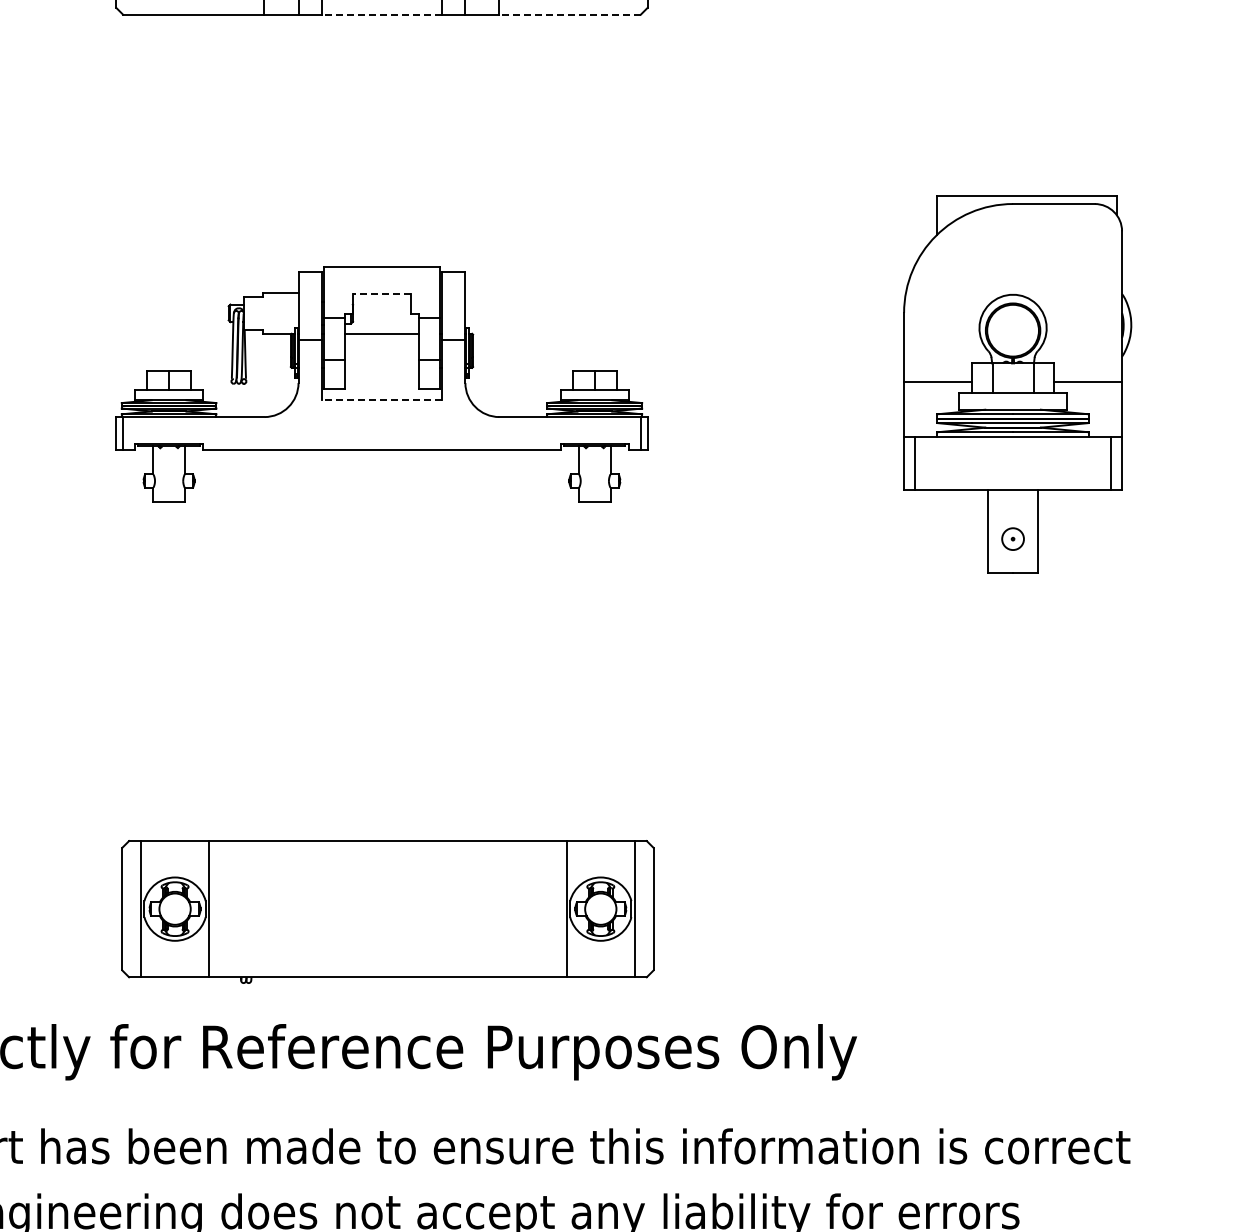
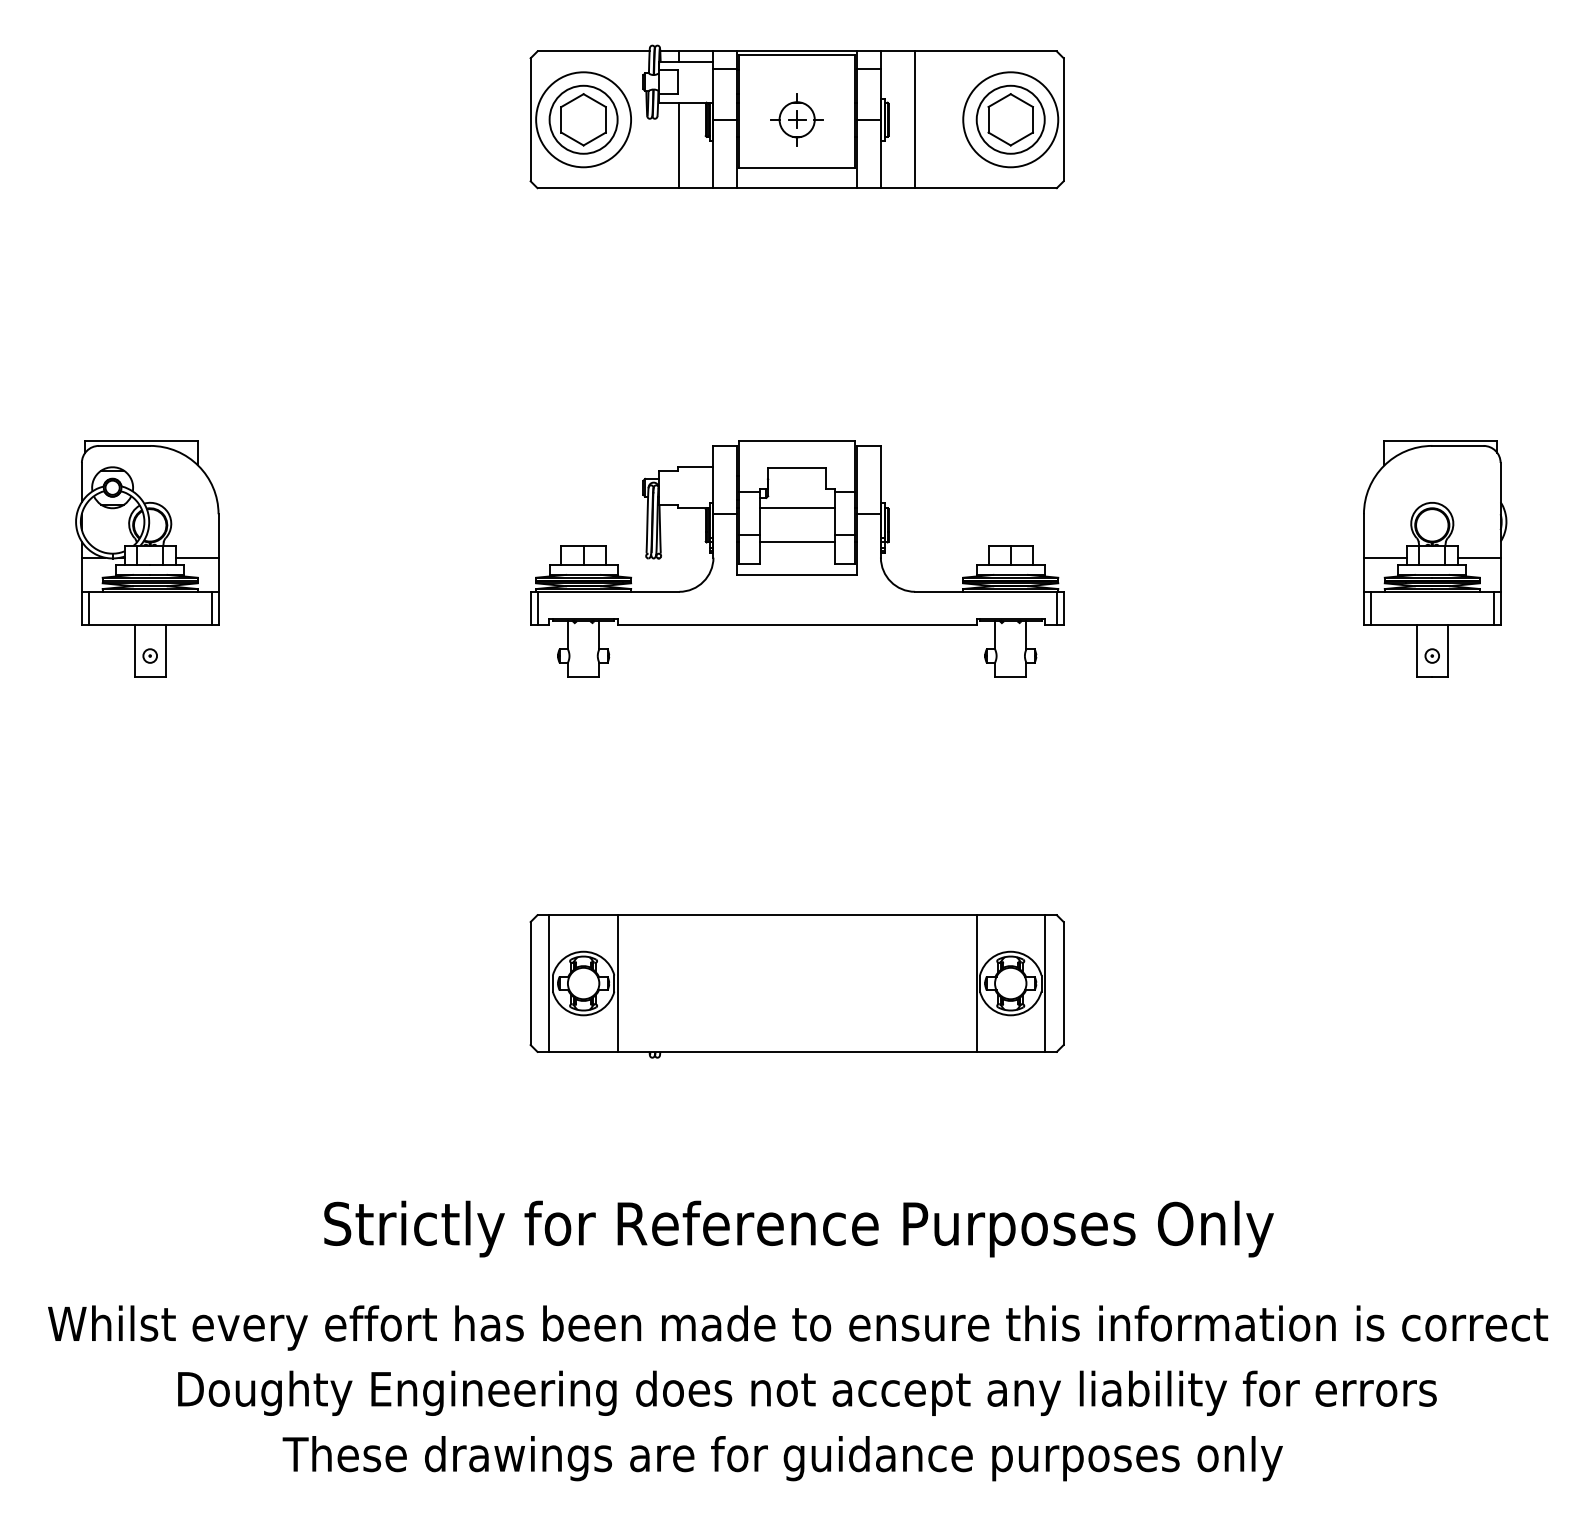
line: (382, 15) -> (797, 188), dashed -> solid
line: (569, 15) -> (985, 188), dashed -> solid
line: (381, 294) -> (796, 468), dashed -> solid
line: (381, 367) -> (796, 542), added
part: (1018, 383) -> (1435, 558), size x0.62
line: (382, 399) -> (797, 574), dashed -> solid
part: (387, 912) -> (796, 986), moved

